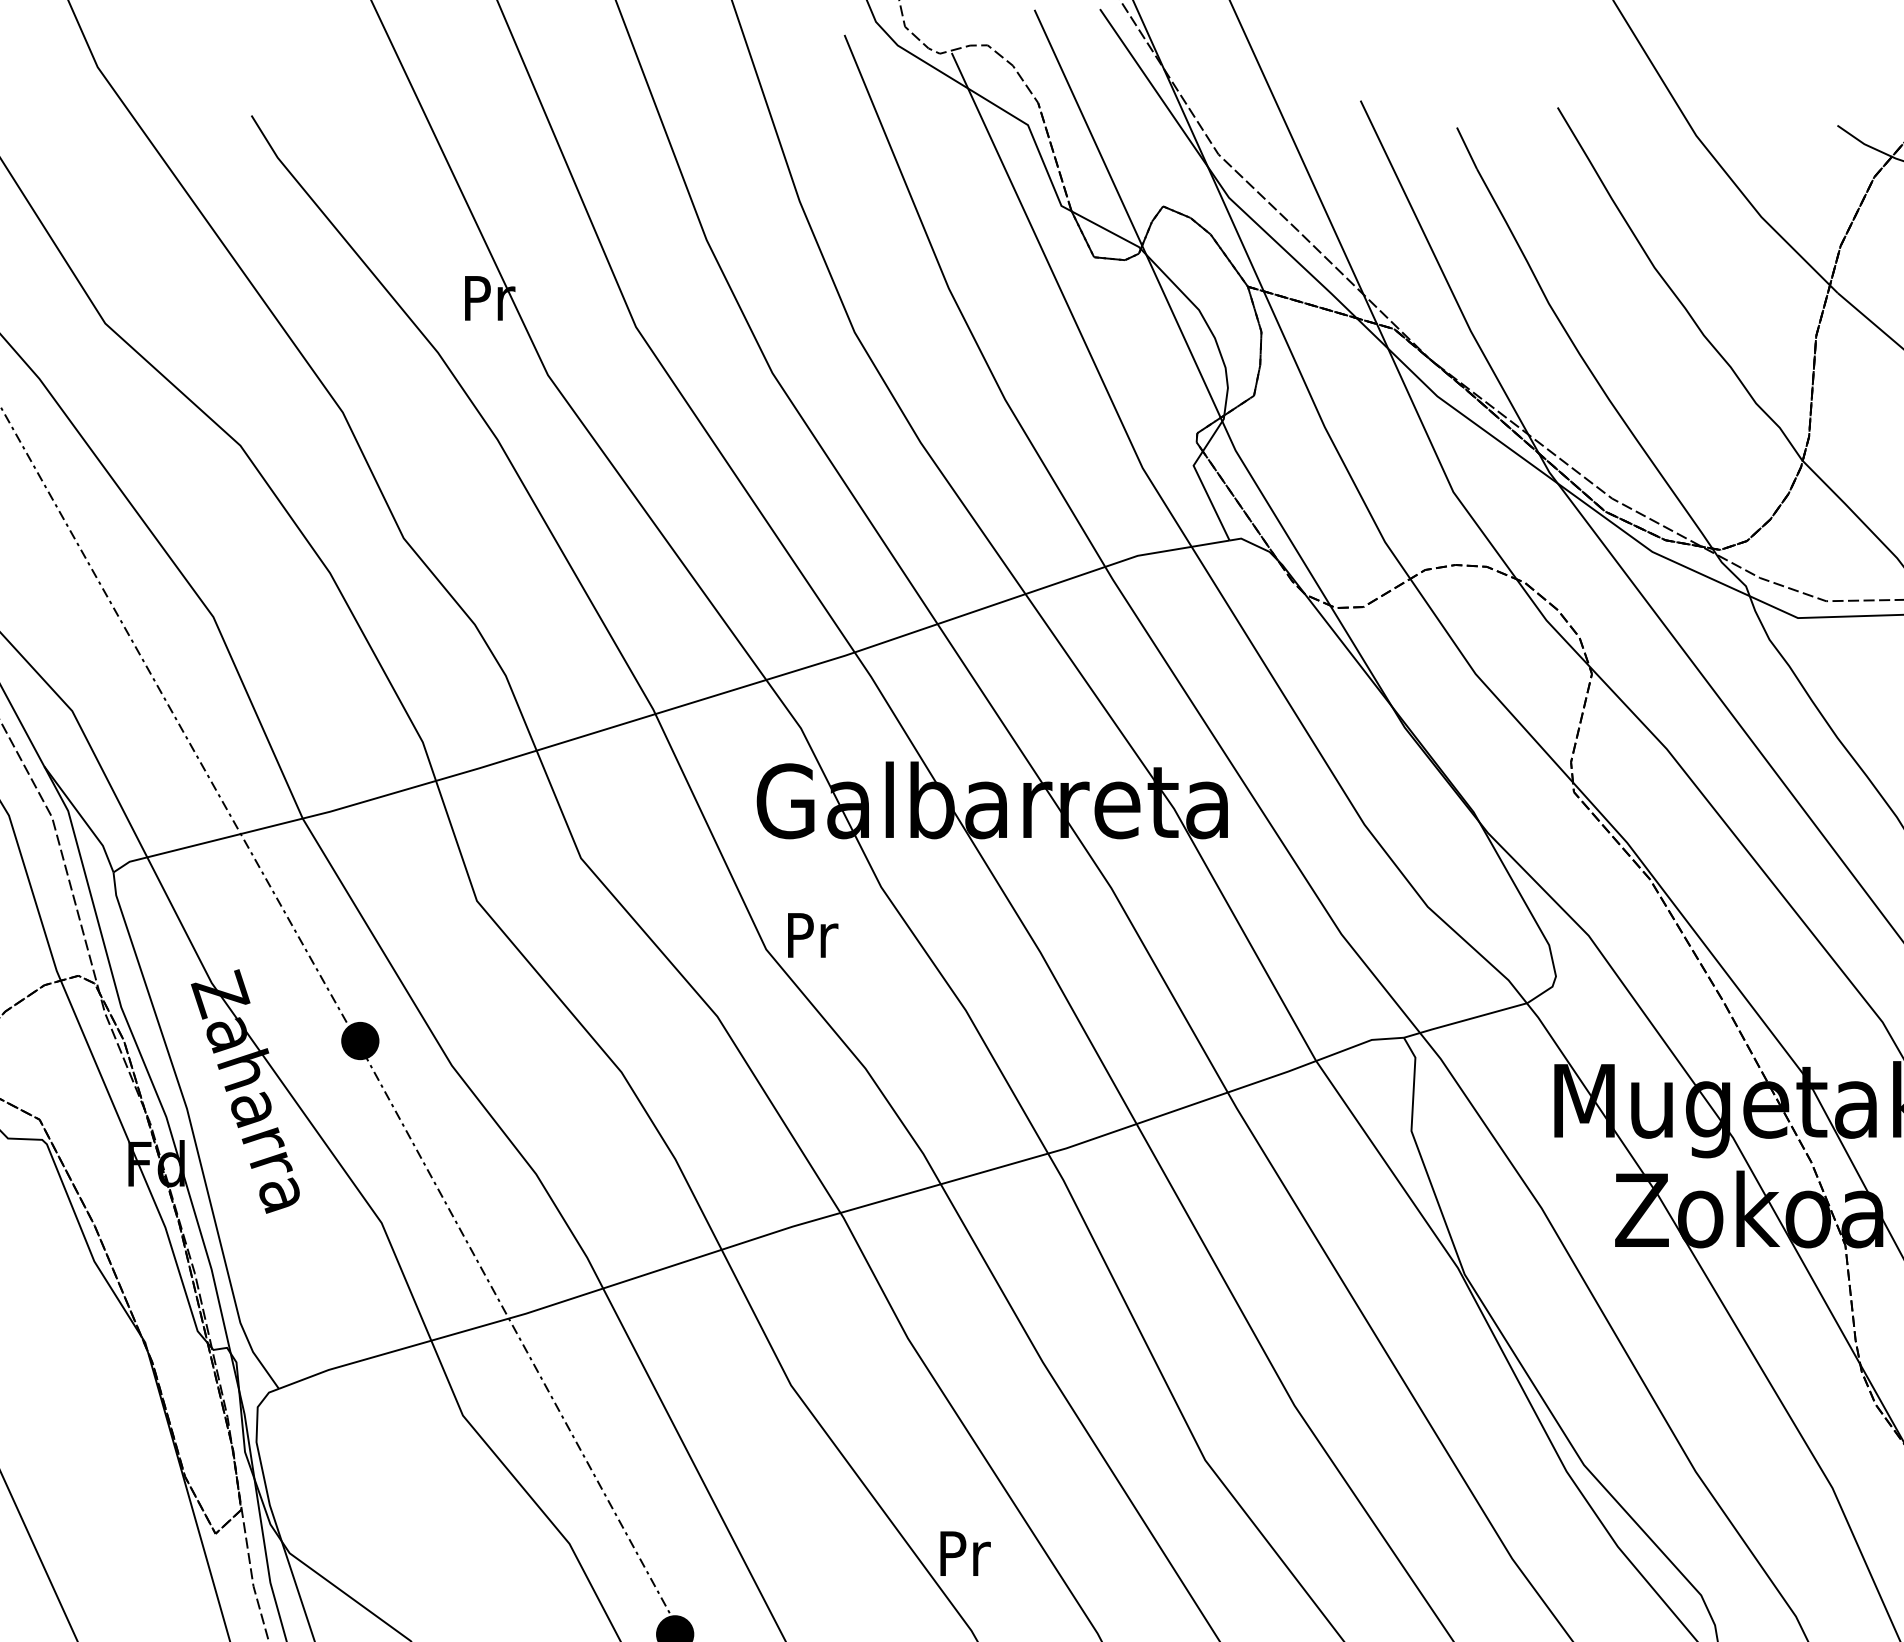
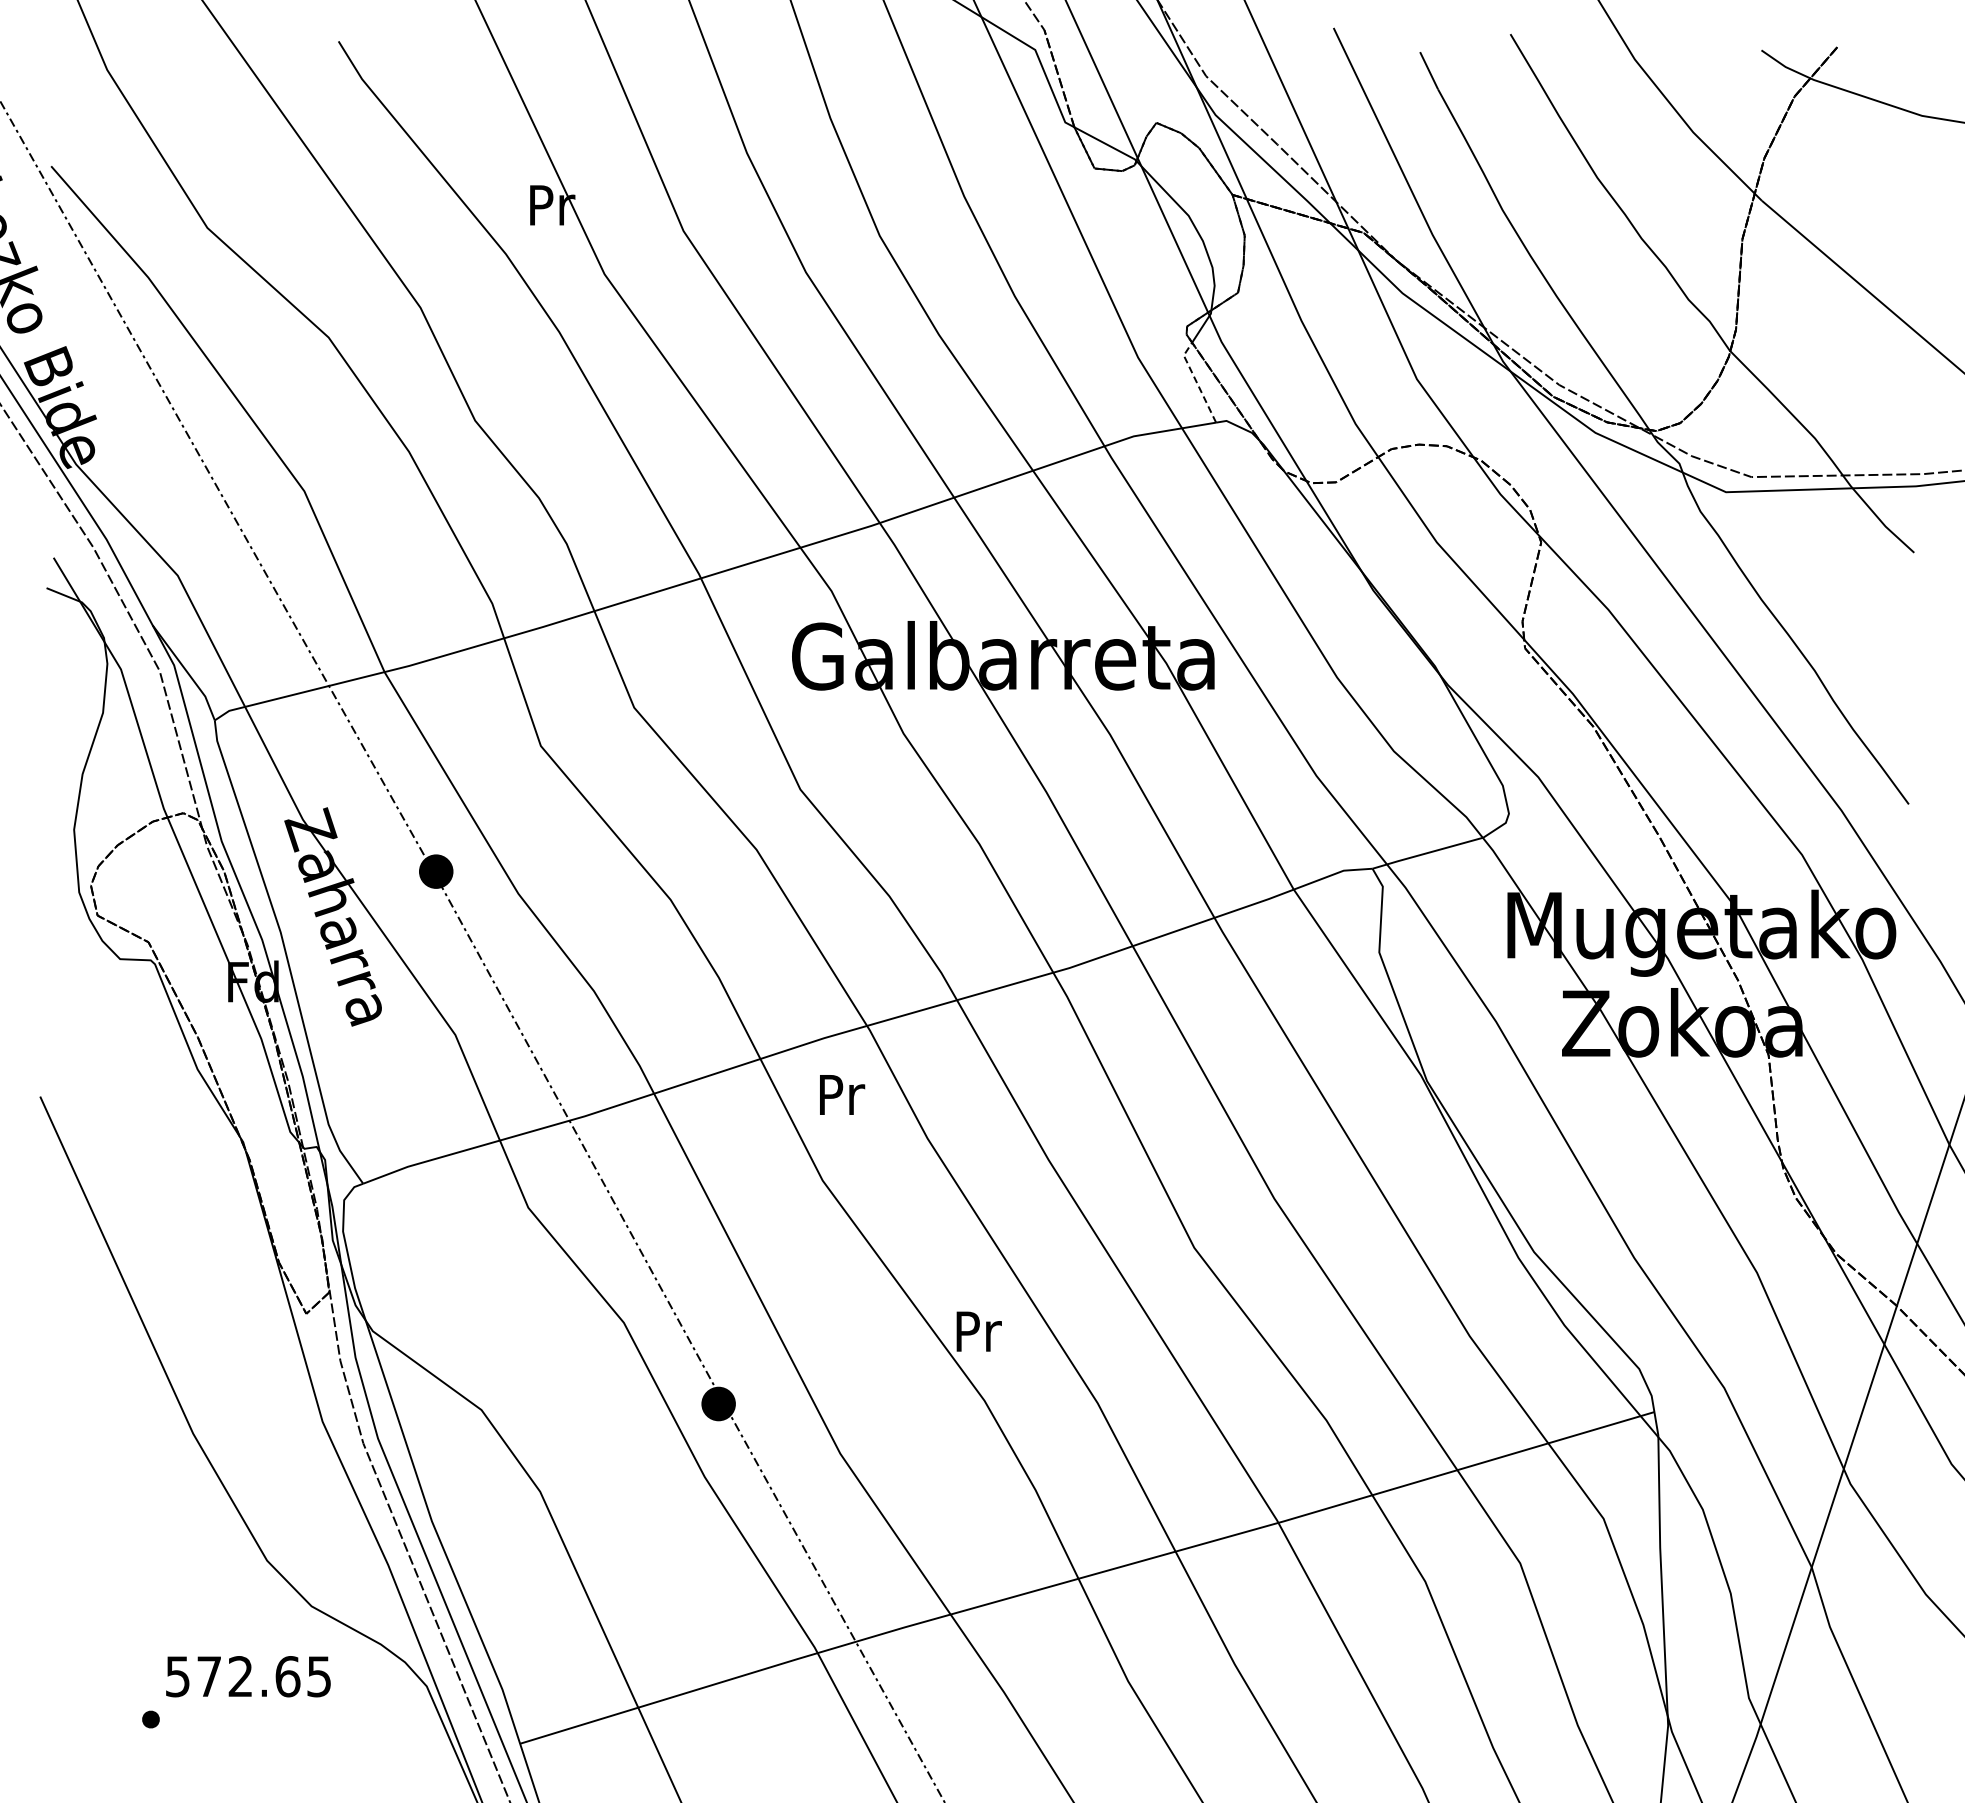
line: (1207, 494) -> (1196, 381), solid -> dashed
text: (813, 934) -> (842, 1094), moved

